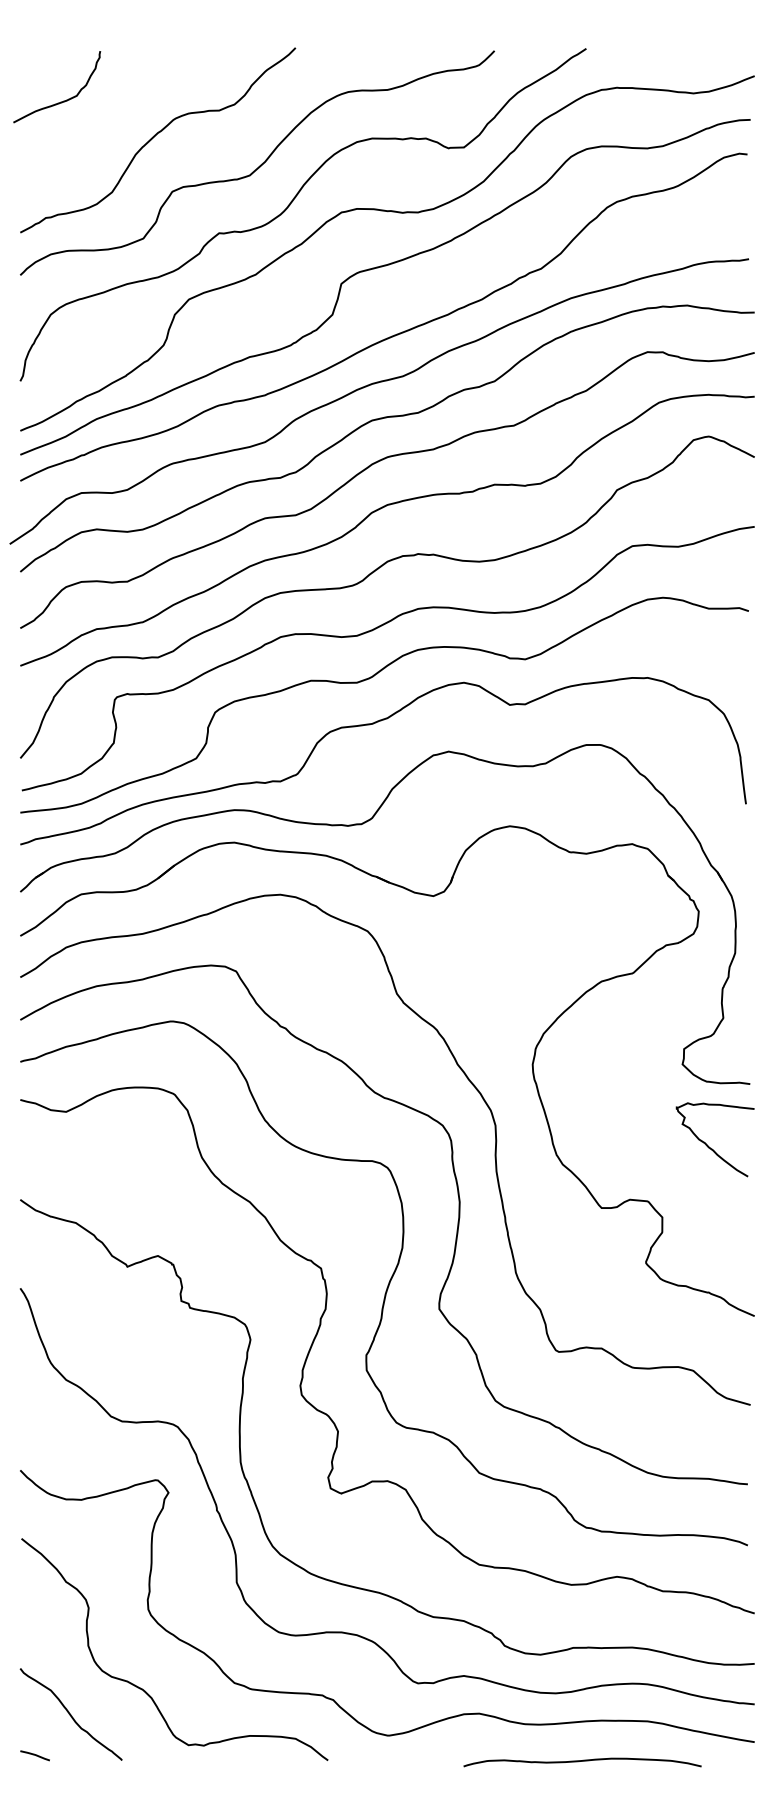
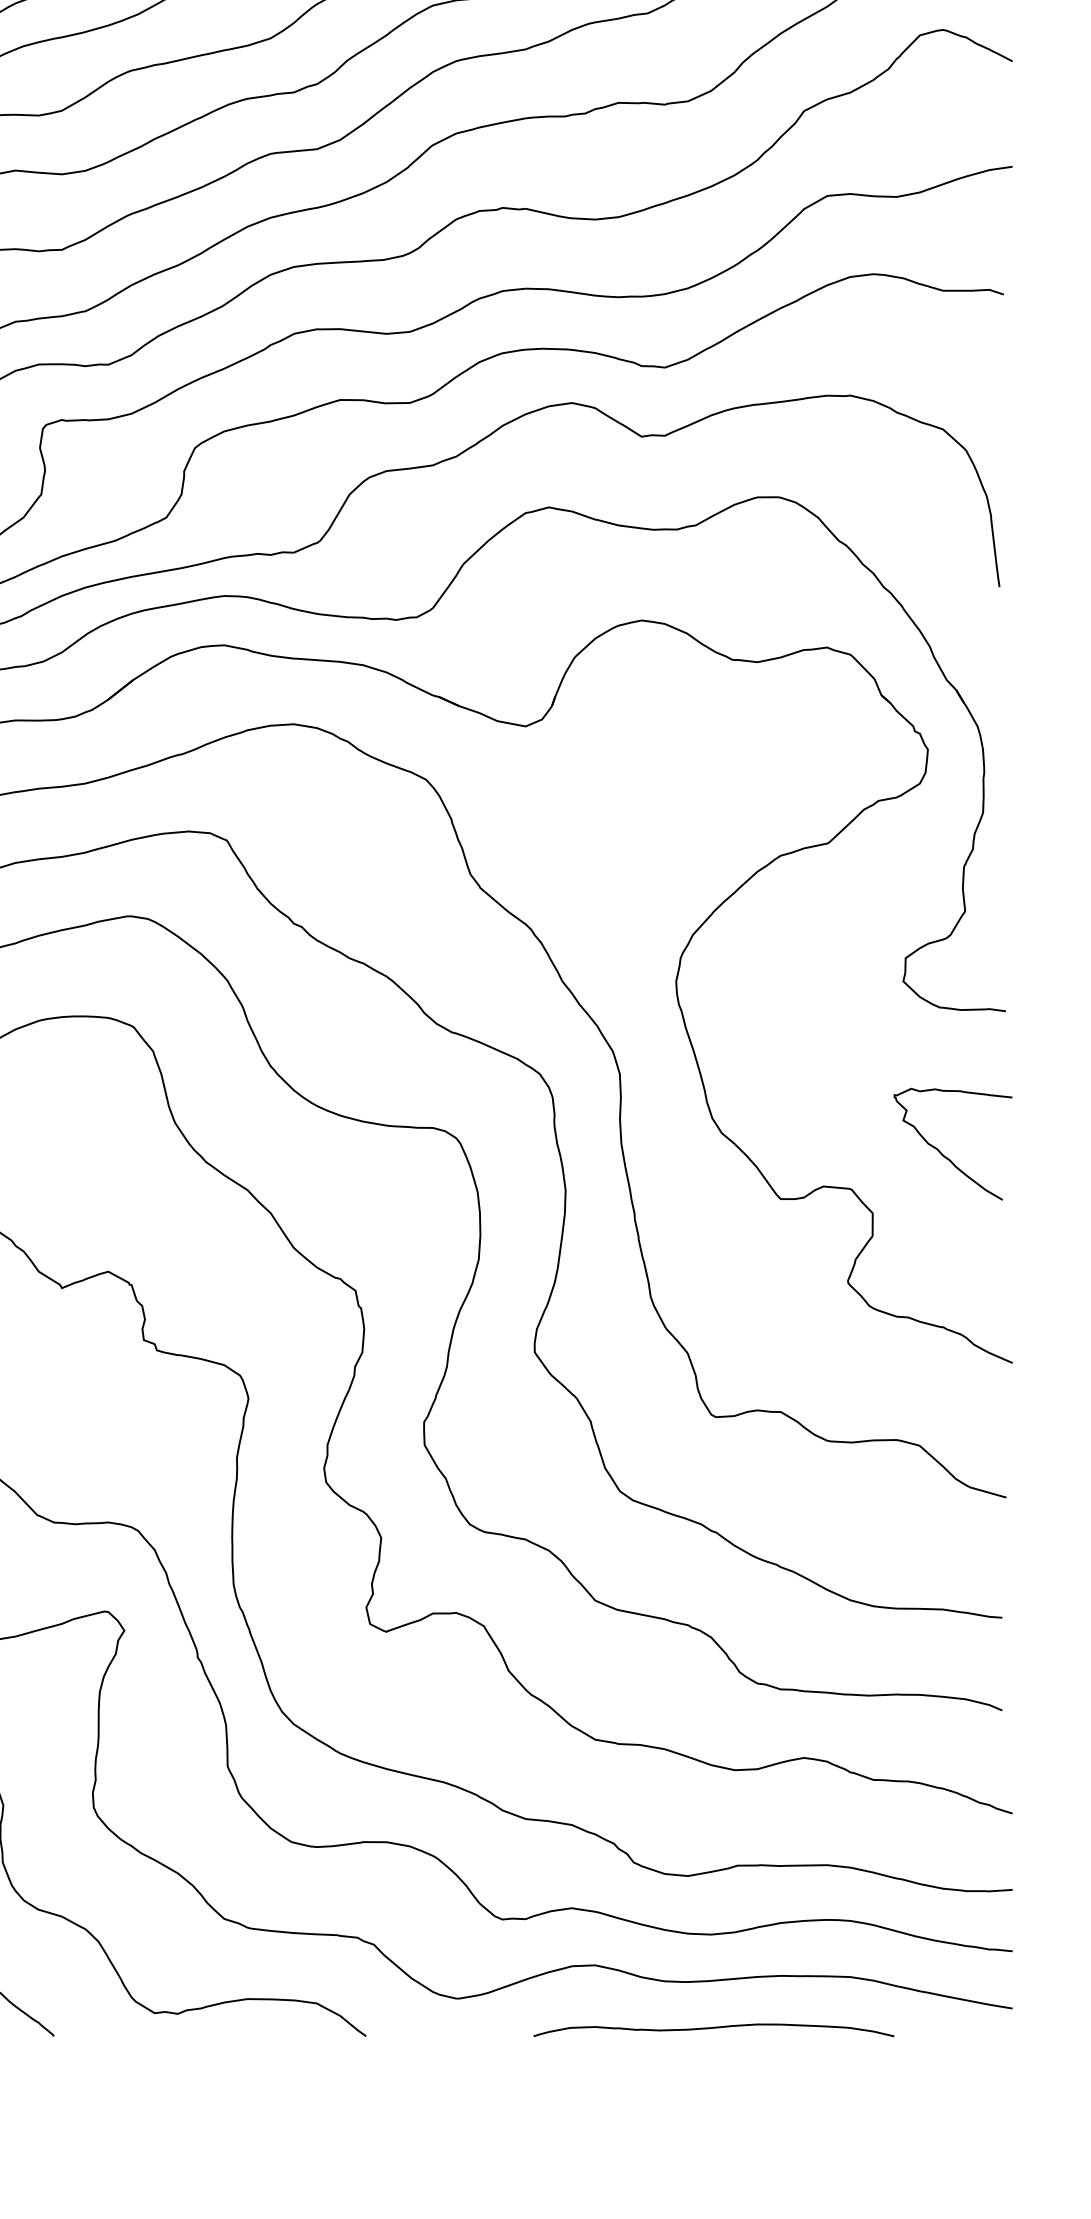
curve: (708, 1145) -> (942, 1152), moved
curve: (582, 1761) -> (713, 2028), moved

